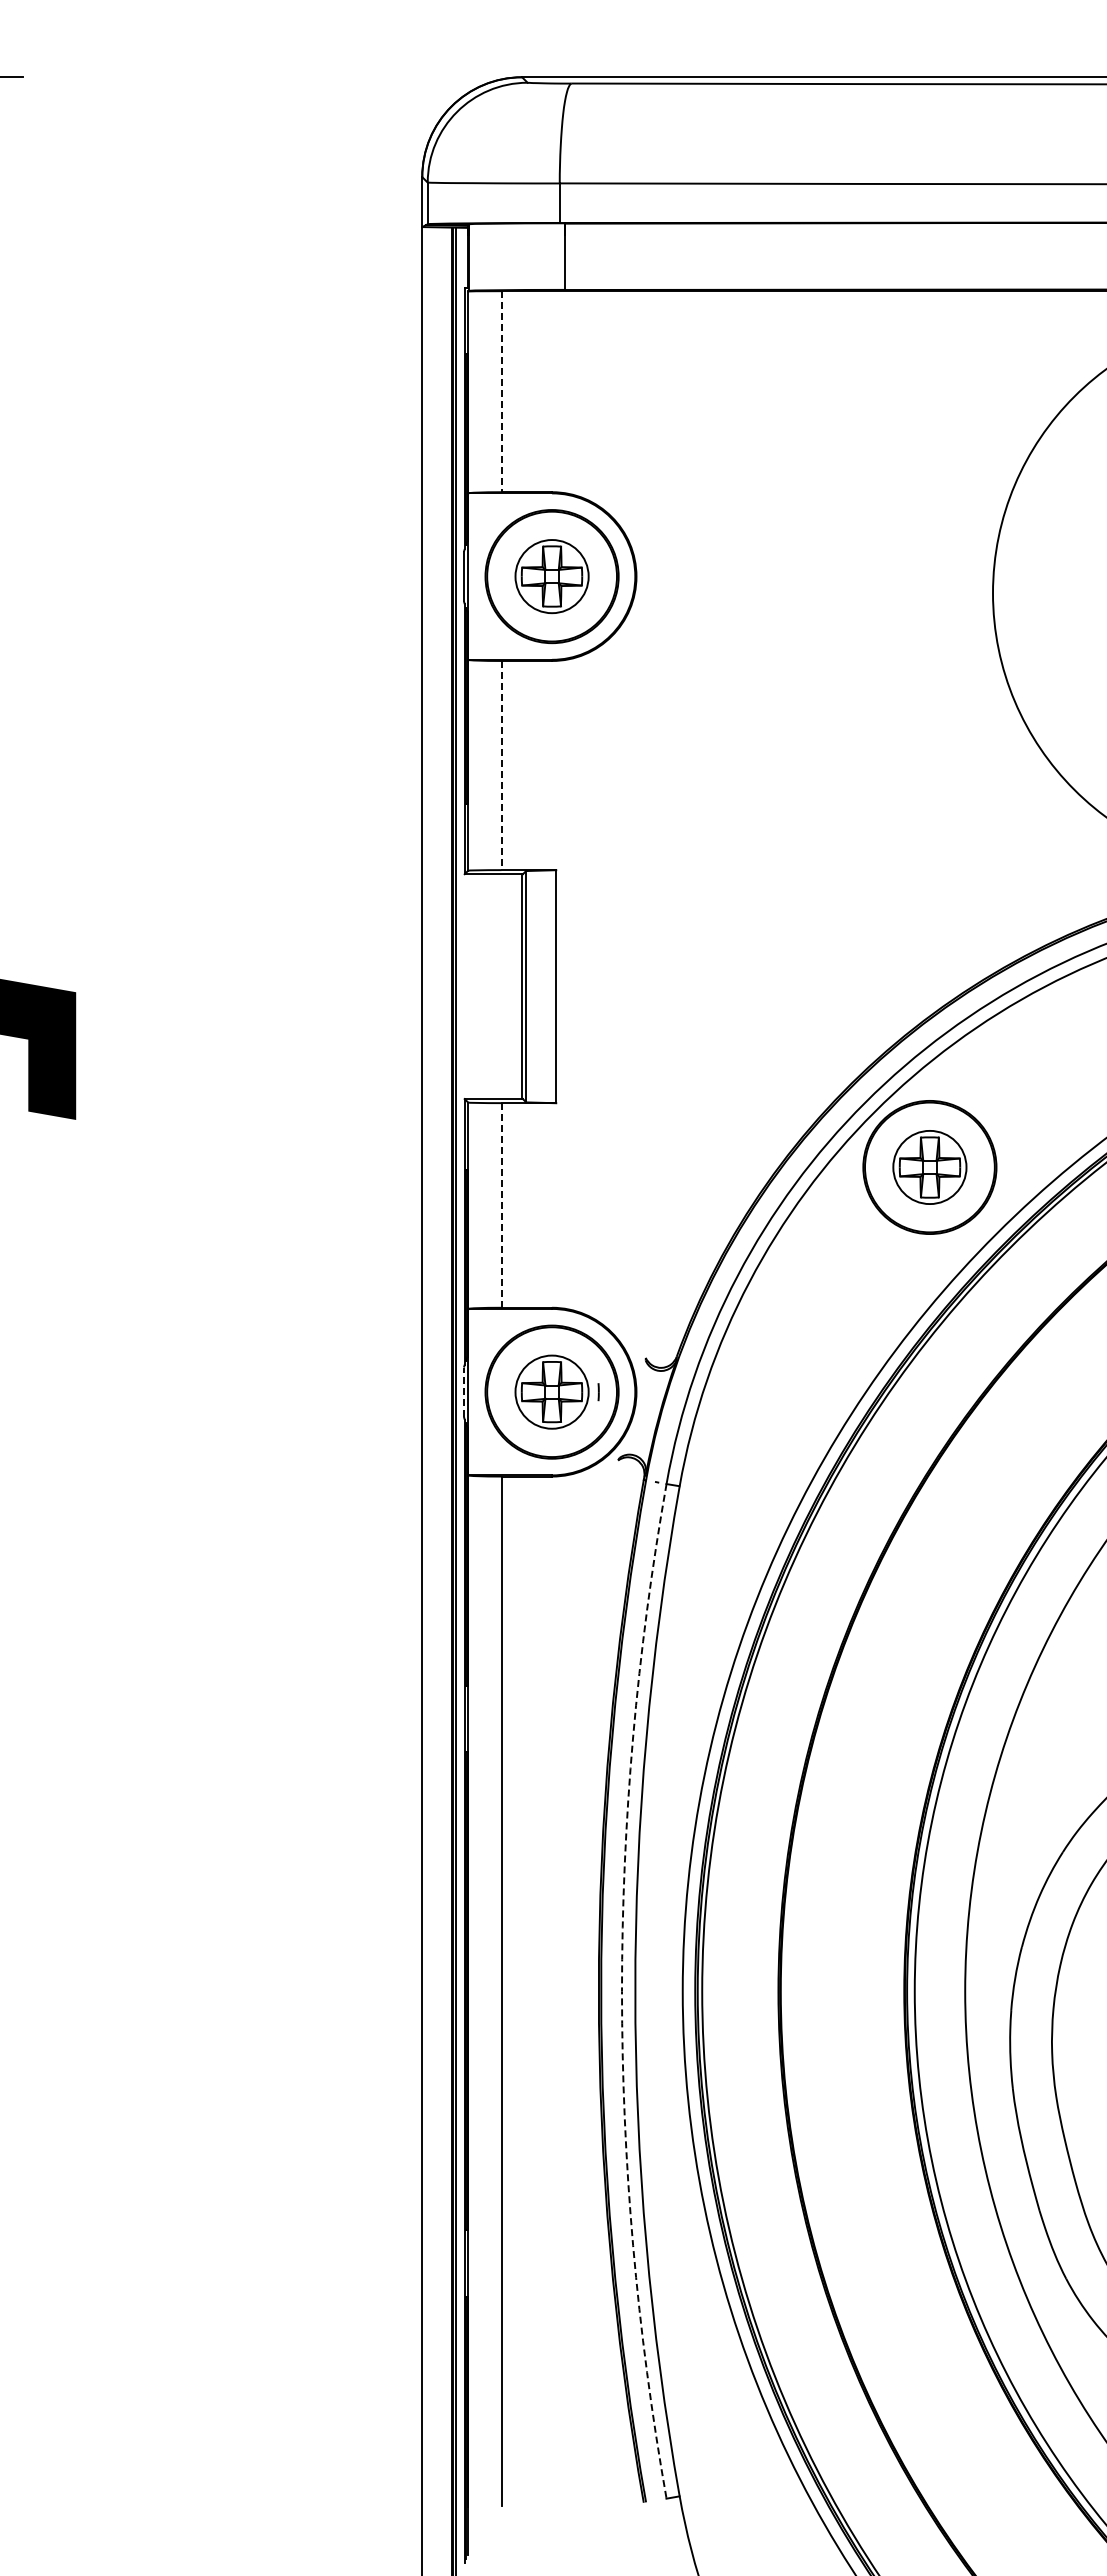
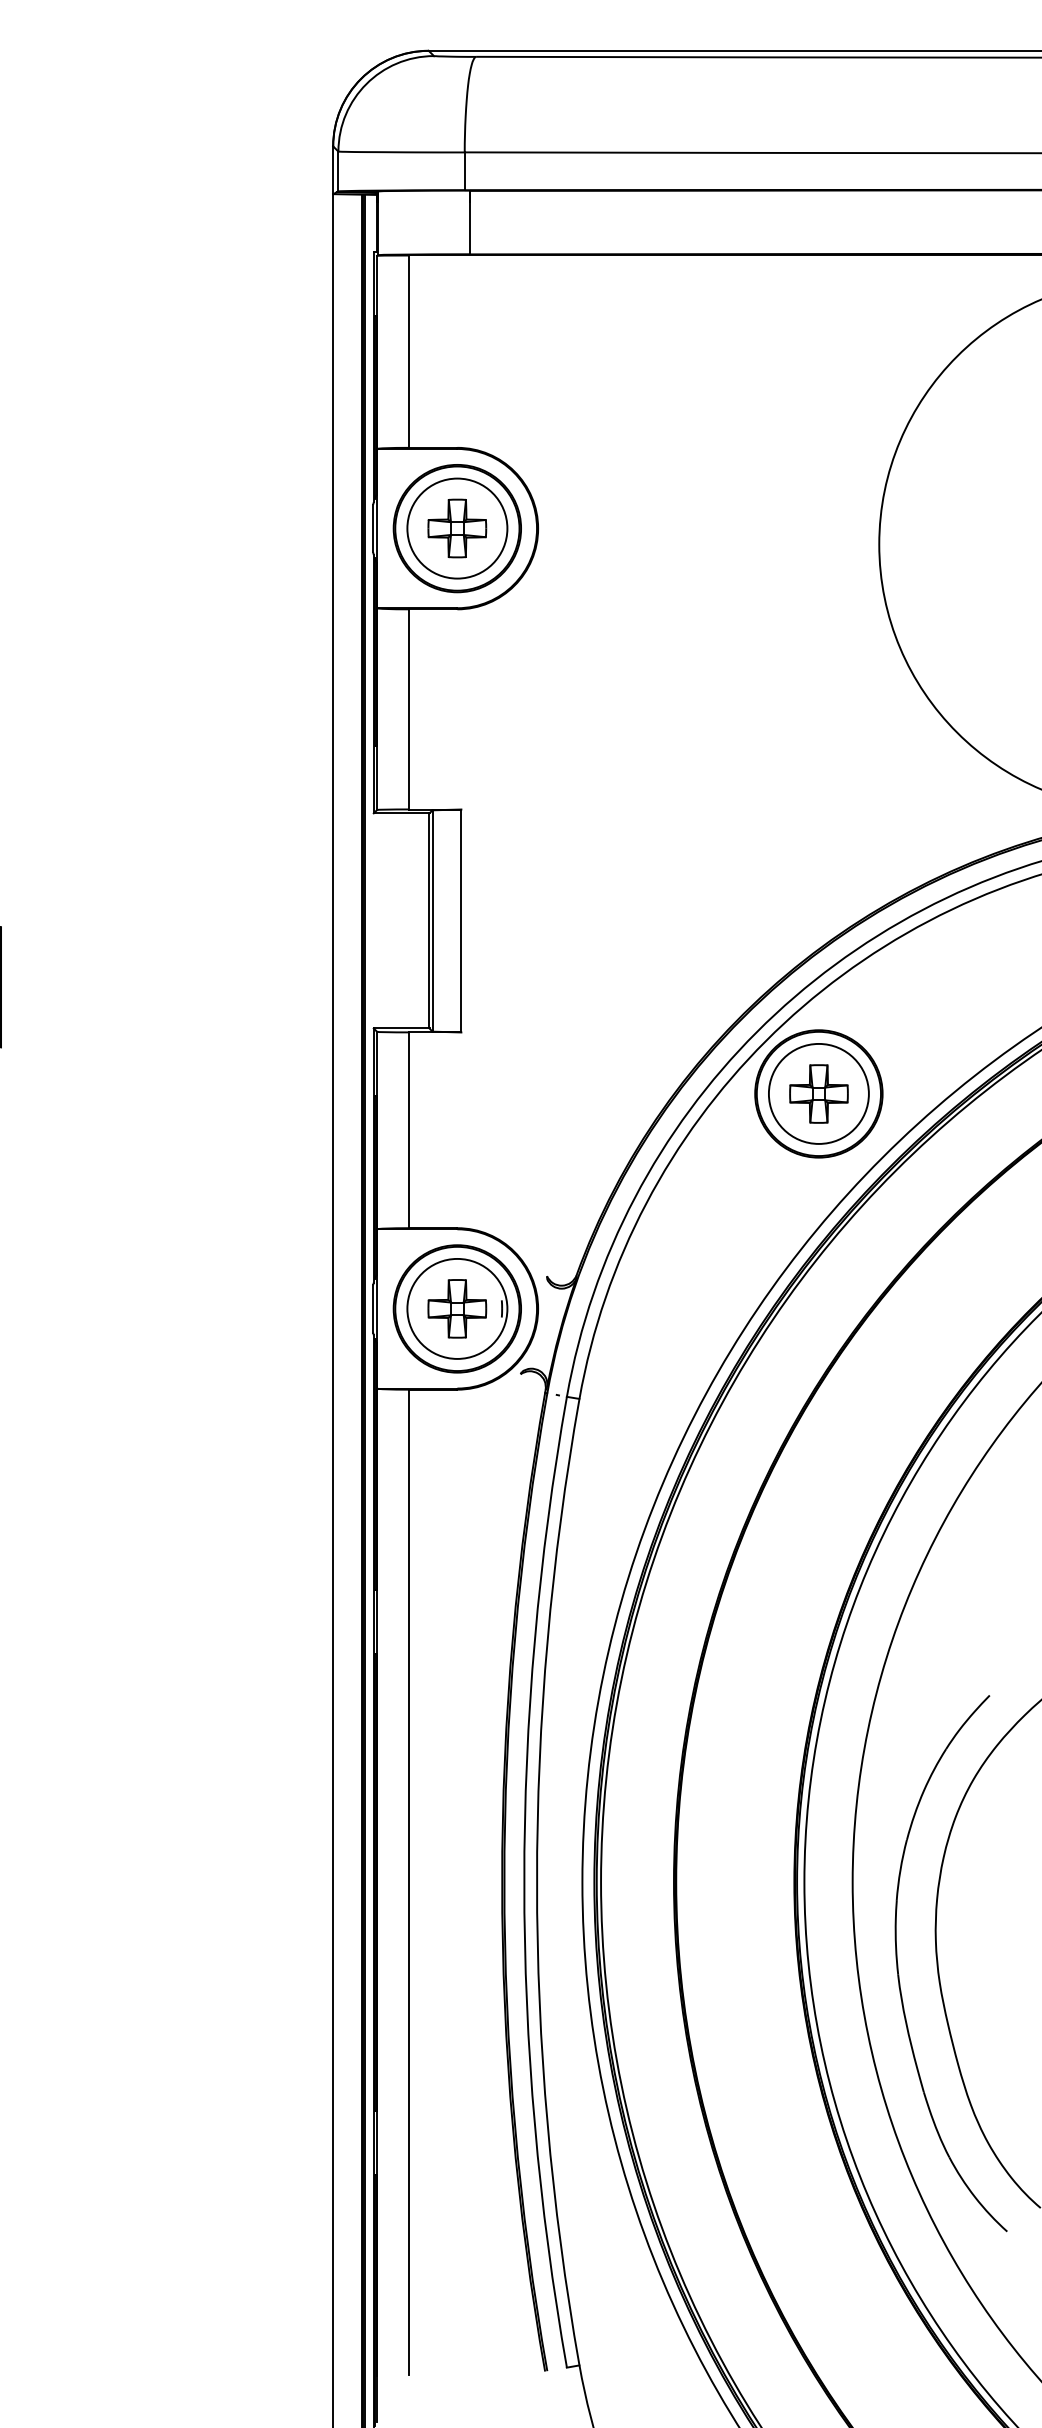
line: (501, 391) -> (408, 351), dashed -> solid
circle: (551, 576) -> (456, 528), size x1.43
line: (501, 765) -> (408, 709), dashed -> solid
circle: (929, 1167) -> (818, 1093), size x1.43
line: (501, 1206) -> (408, 1131), dashed -> solid
circle: (551, 1391) -> (456, 1308), size x1.43
line: (463, 1392) -> (372, 1309), dashed -> solid
arc: (622, 1991) -> (524, 1882), dashed -> solid

